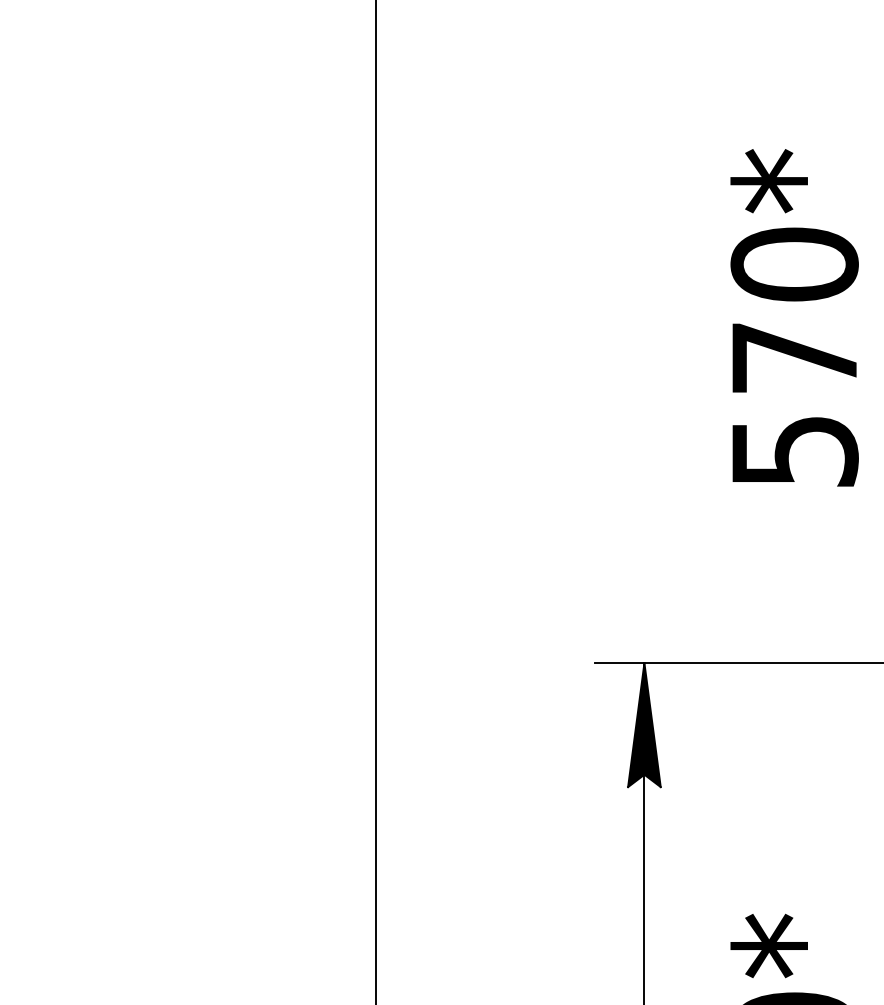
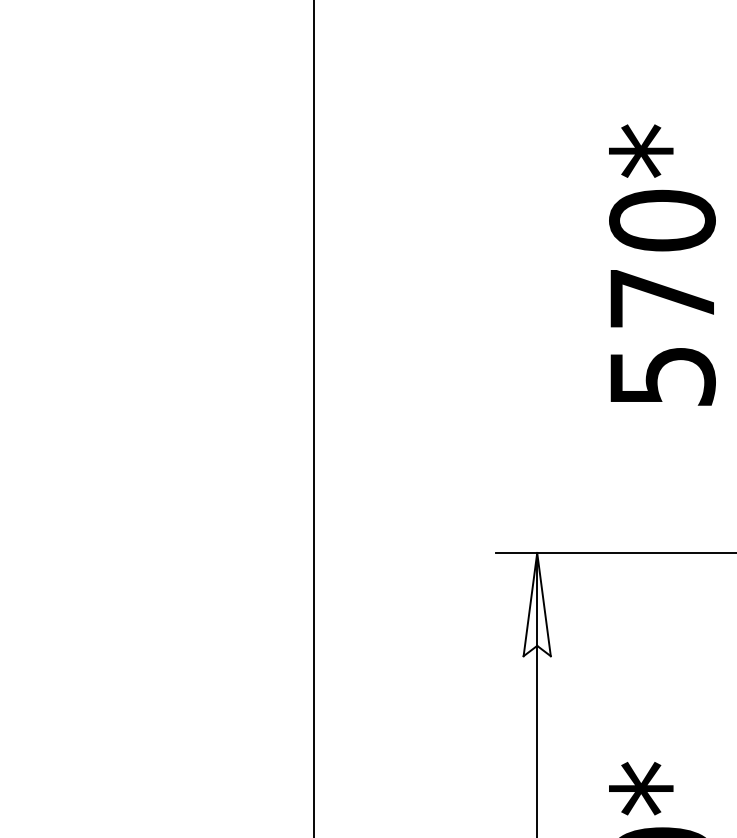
fill: (644, 725) -> (537, 604), removed

